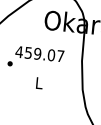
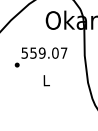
text: (19, 51) -> (24, 52), 459.07 -> 559.07

